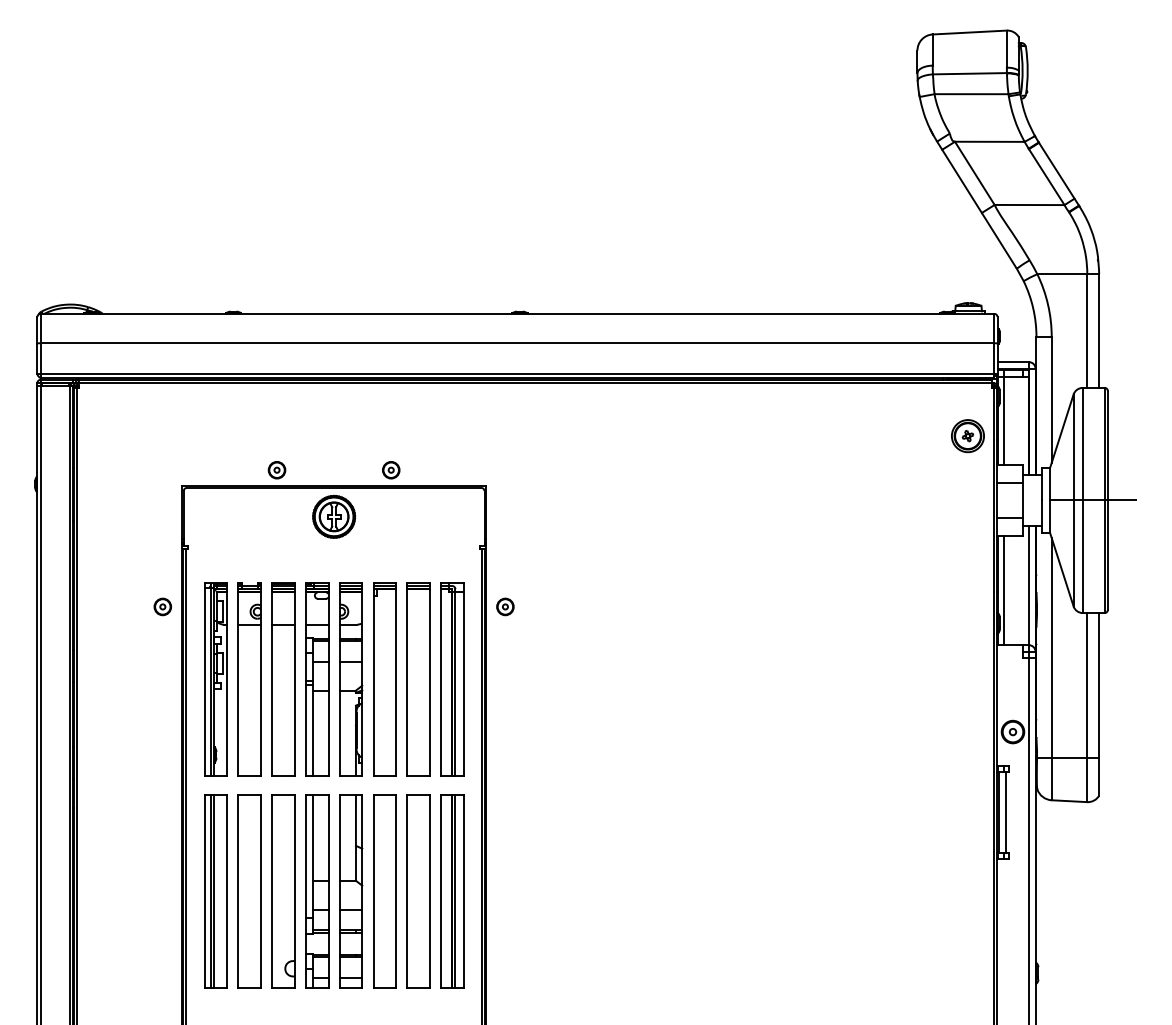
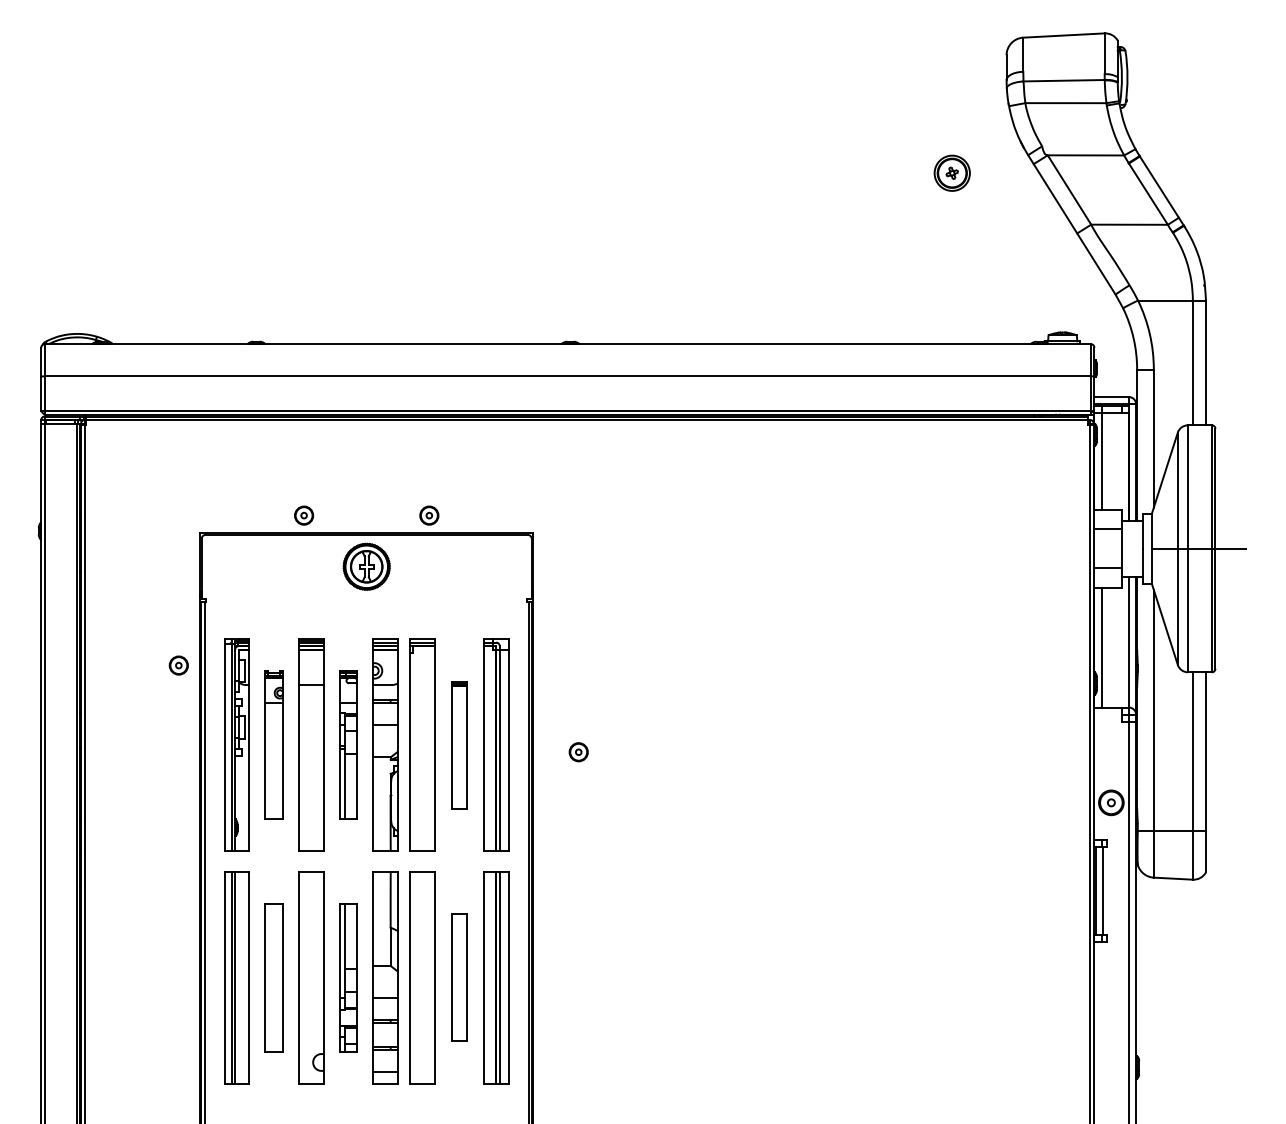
part: (967, 436) -> (951, 173), moved
part: (505, 606) -> (578, 751), moved
part: (249, 679) -> (273, 745), size x0.7
part: (317, 679) -> (348, 745), size x0.7
part: (418, 679) -> (459, 745), size x0.6
part: (249, 891) -> (273, 977), size x0.7
part: (317, 891) -> (348, 977), size x0.7
part: (418, 891) -> (459, 977), size x0.6

